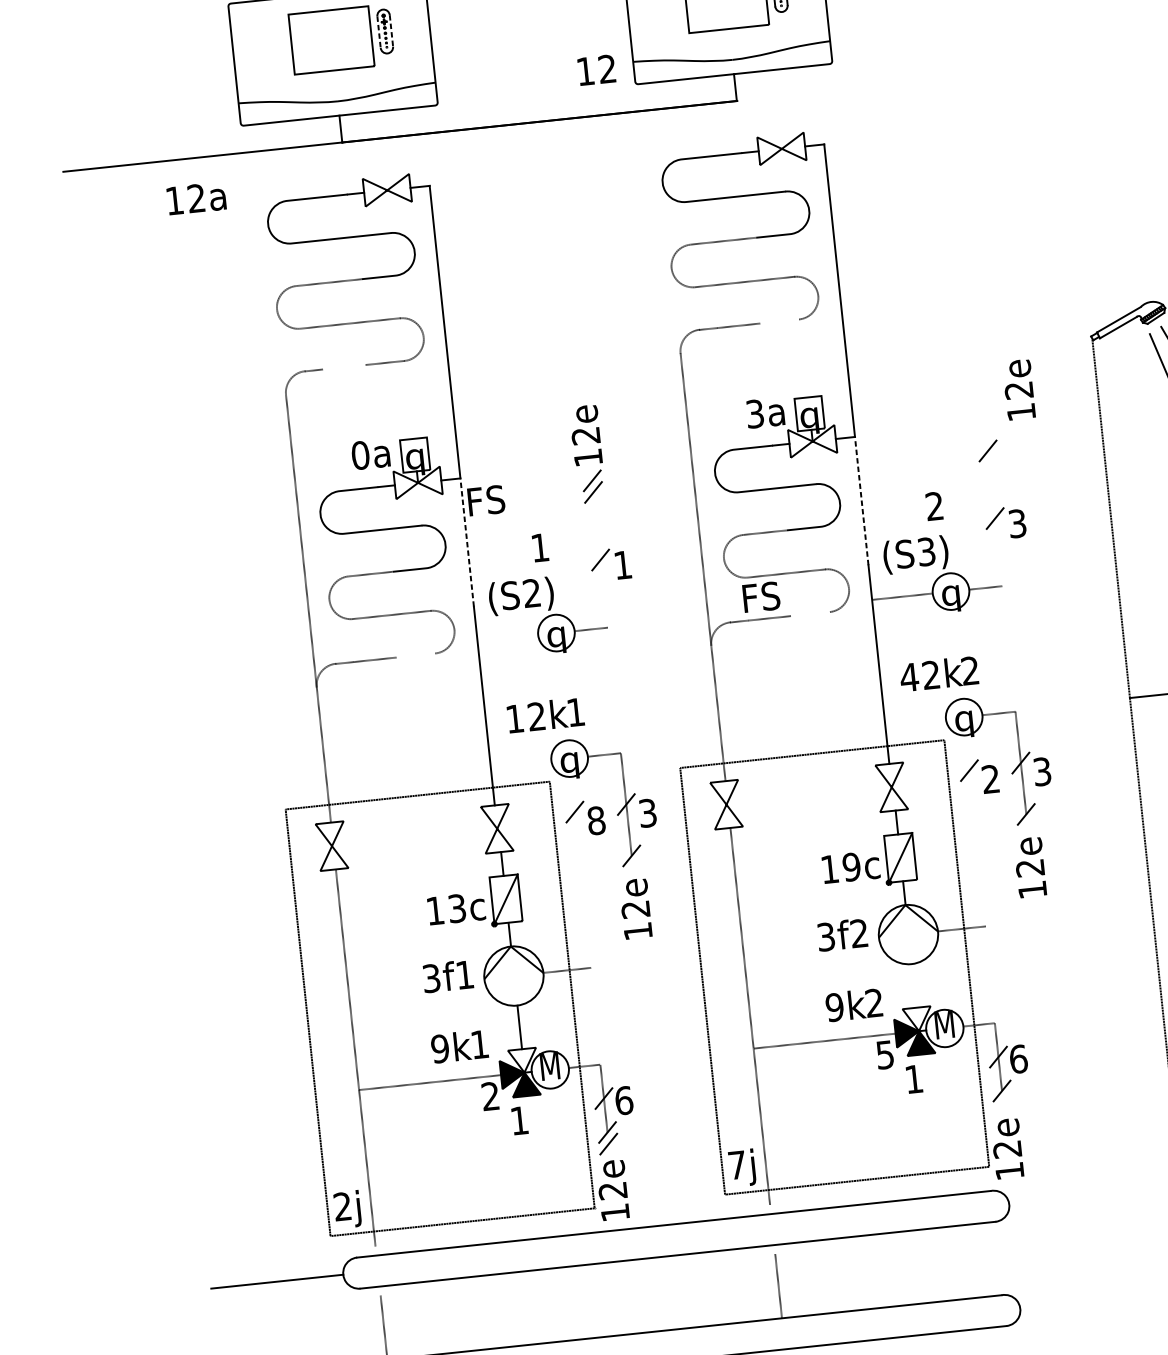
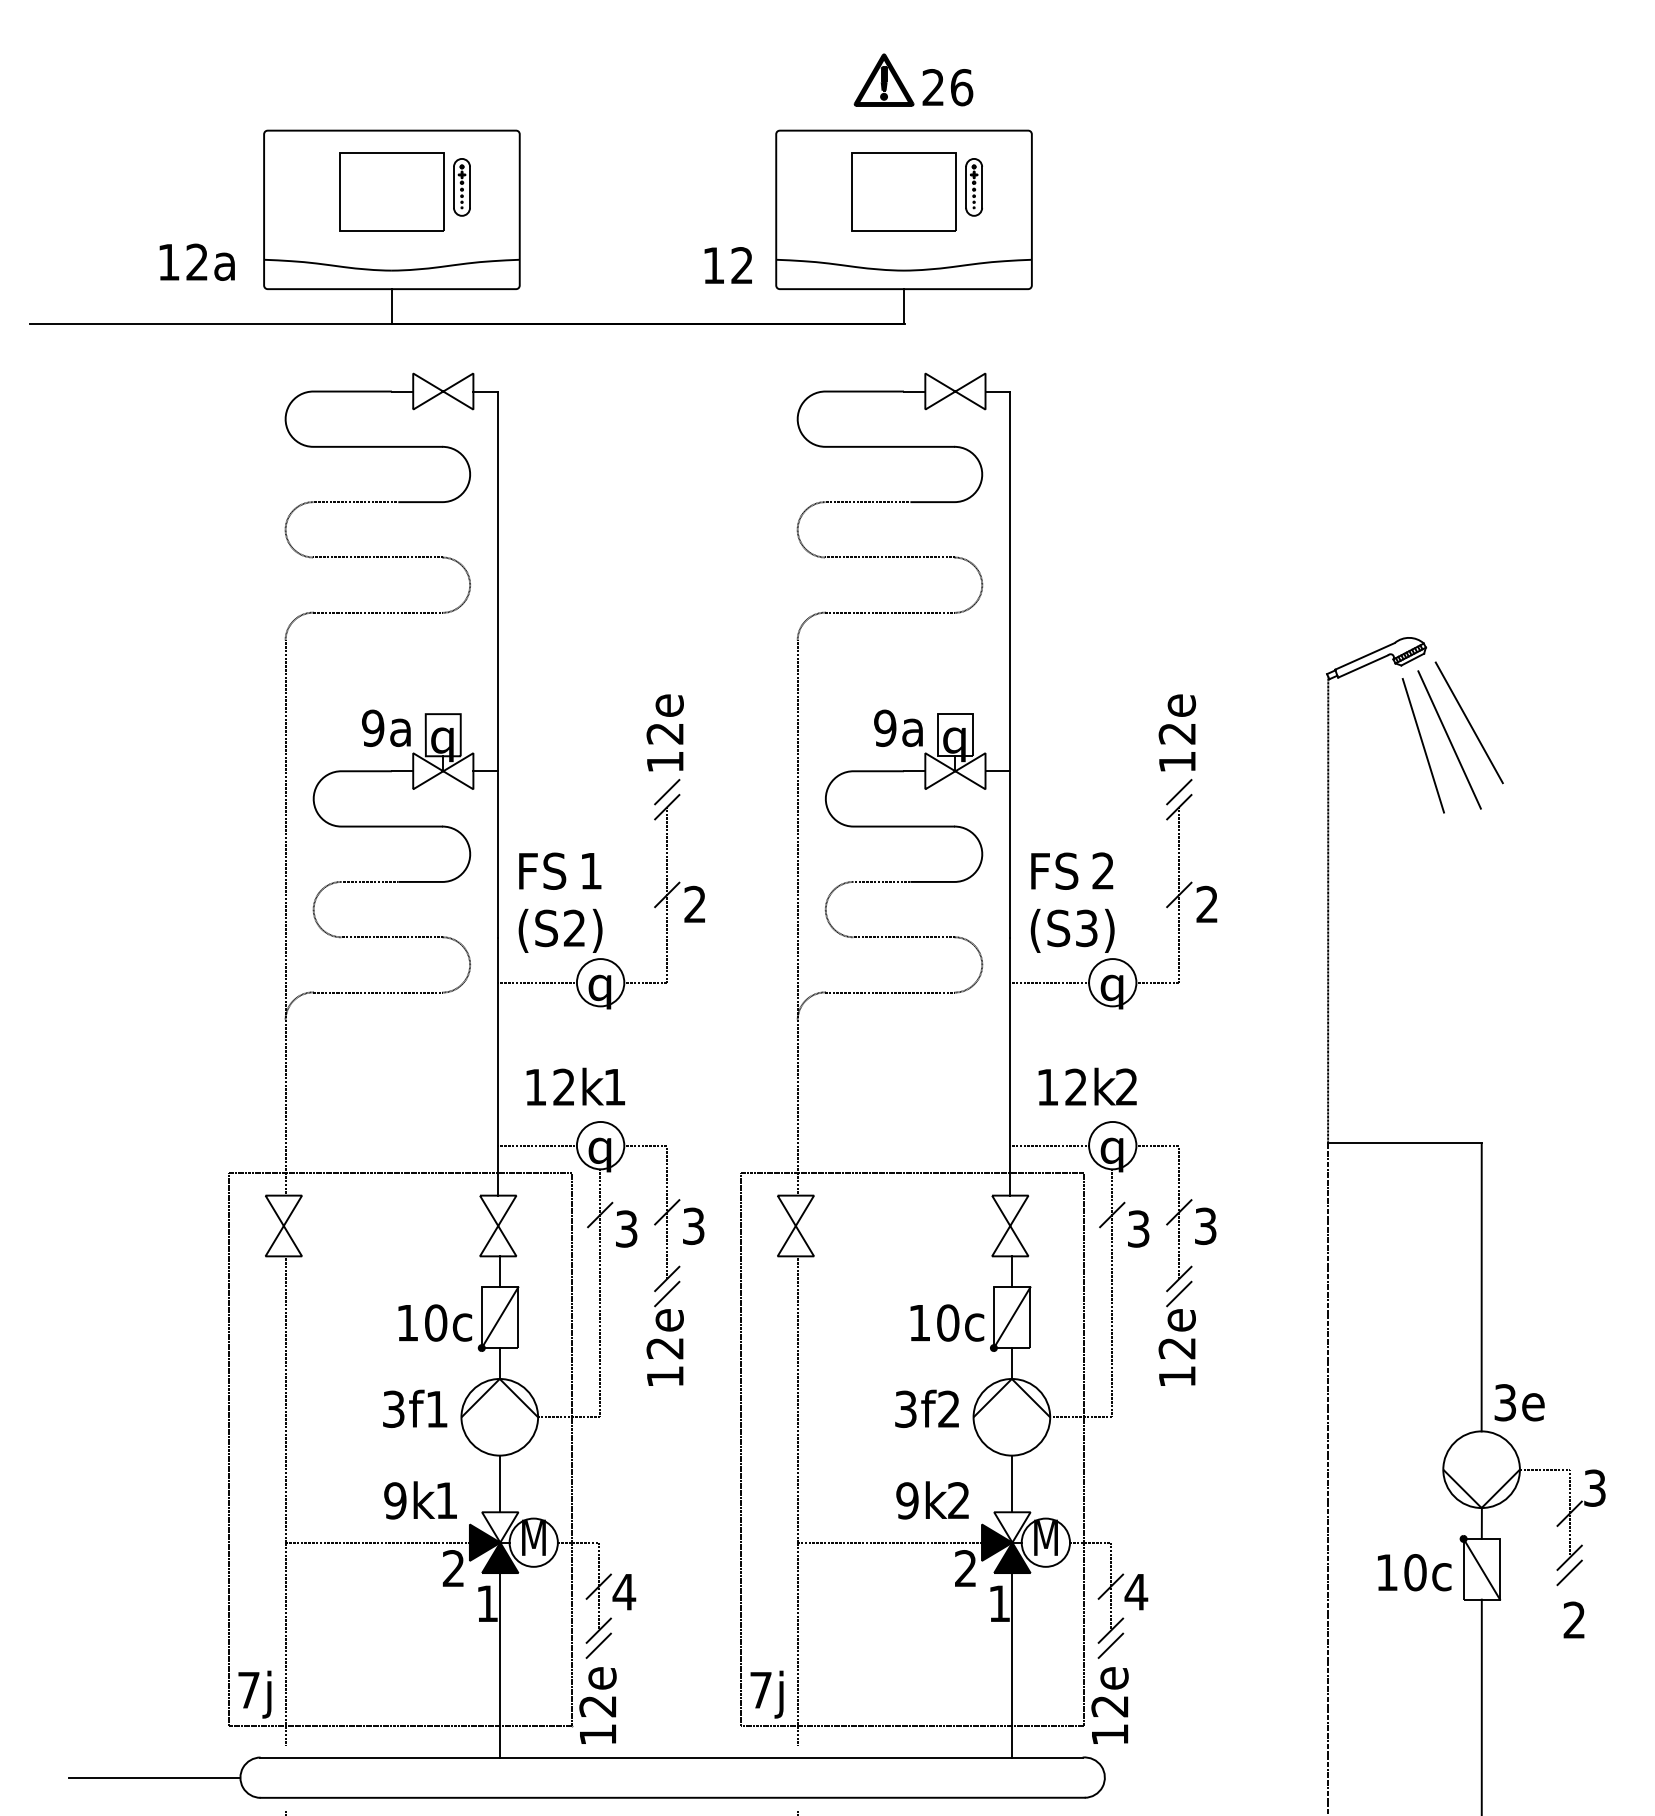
line: (391, 30) -> (470, 187), dashed -> solid
line: (378, 32) -> (453, 187), dashed -> solid
text: (195, 197) -> (196, 261), moved
line: (779, 321) -> (929, 612), added
line: (343, 367) -> (363, 612), added
text: (1019, 389) -> (1177, 732), moved
text: (755, 413) -> (885, 727), 3a -> 9a
line: (987, 439) -> (1179, 792), added
text: (360, 455) -> (373, 728), 0a -> 9a
text: (486, 500) -> (542, 870), moved
line: (861, 501) -> (1010, 854), dashed -> solid
line: (995, 518) -> (1179, 894), added
text: (1016, 523) -> (1206, 904), 3 -> 2
line: (467, 542) -> (498, 854), dashed -> solid
line: (600, 559) -> (667, 894), added
text: (622, 564) -> (694, 903), 1 -> 2
text: (761, 596) -> (1054, 870), moved
line: (810, 613) -> (929, 992), added
line: (507, 638) -> (537, 982), added
line: (415, 655) -> (416, 992), added
text: (909, 677) -> (1047, 1087), 42k -> 12k
line: (915, 722) -> (1049, 1145), added
line: (520, 763) -> (537, 1145), added
text: (990, 778) -> (1138, 1228), 2 -> 3
text: (596, 820) -> (626, 1228), 8 -> 3
line: (1027, 825) -> (1179, 1293), added
line: (975, 830) -> (1112, 1292), added
text: (851, 866) -> (948, 1322), 19c -> 10c
line: (633, 867) -> (667, 1293), added
line: (581, 871) -> (600, 1292), added
text: (457, 908) -> (436, 1322), 13c -> 10c
line: (914, 985) -> (1012, 1483), added
text: (884, 1054) -> (965, 1568), 5 -> 2
text: (1018, 1058) -> (1136, 1591), 6 -> 4
text: (624, 1100) -> (624, 1591), 6 -> 4
line: (1002, 1102) -> (1110, 1645), added
line: (929, 1125) -> (1012, 1665), added
line: (534, 1167) -> (500, 1665), added
text: (342, 1206) -> (248, 1689), 2j -> 7j

